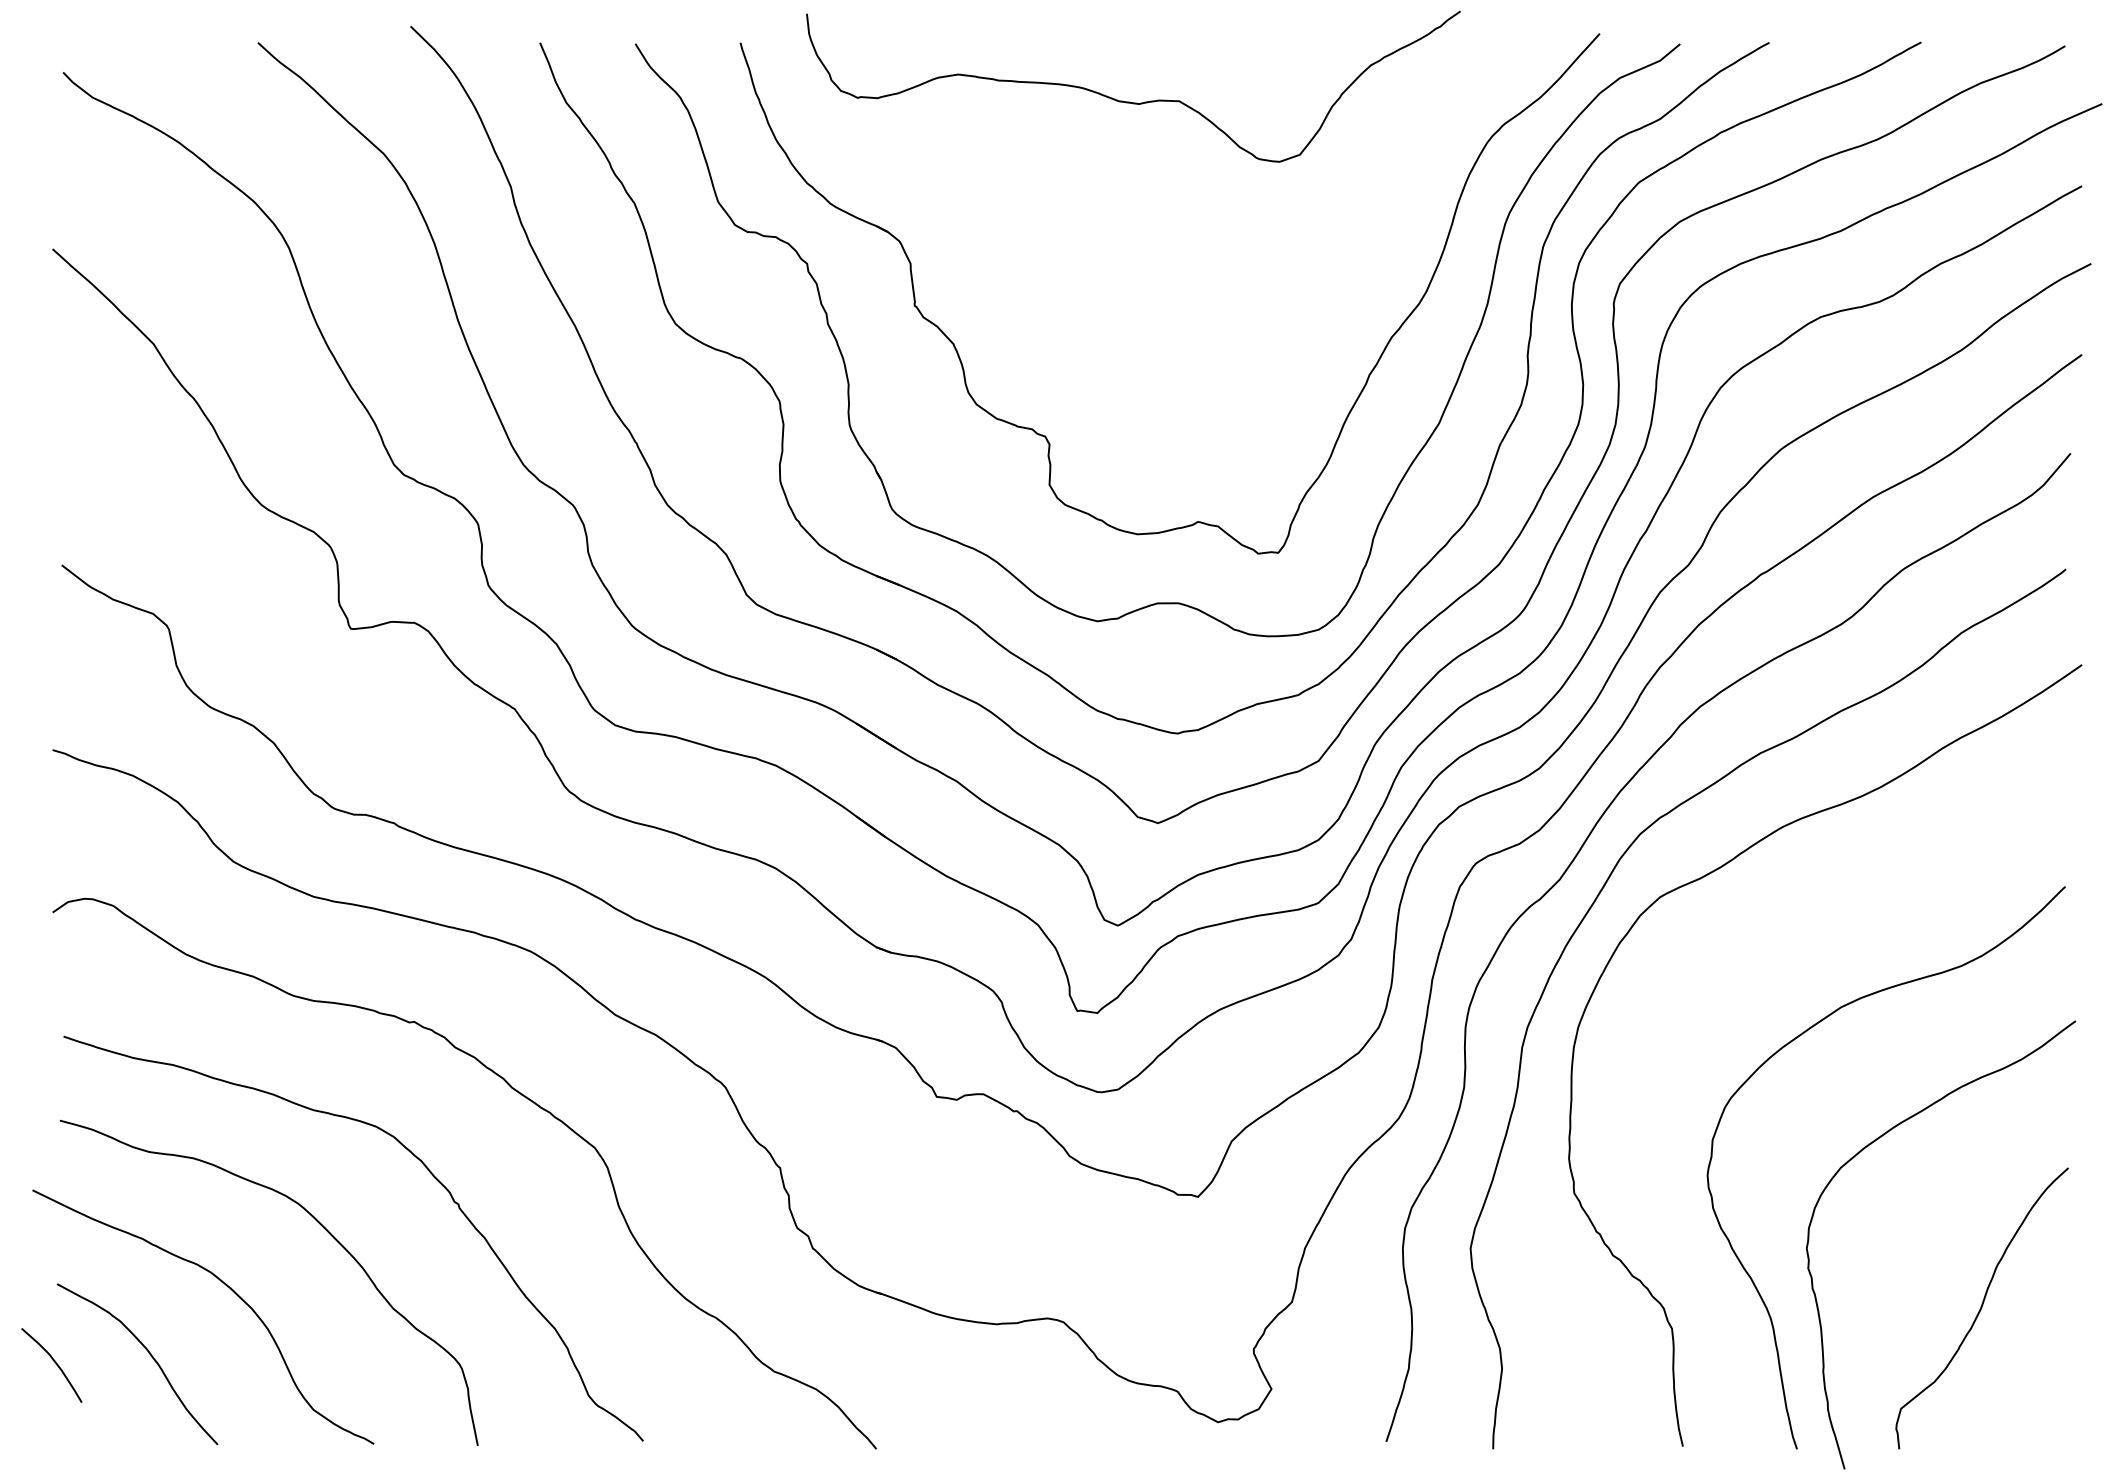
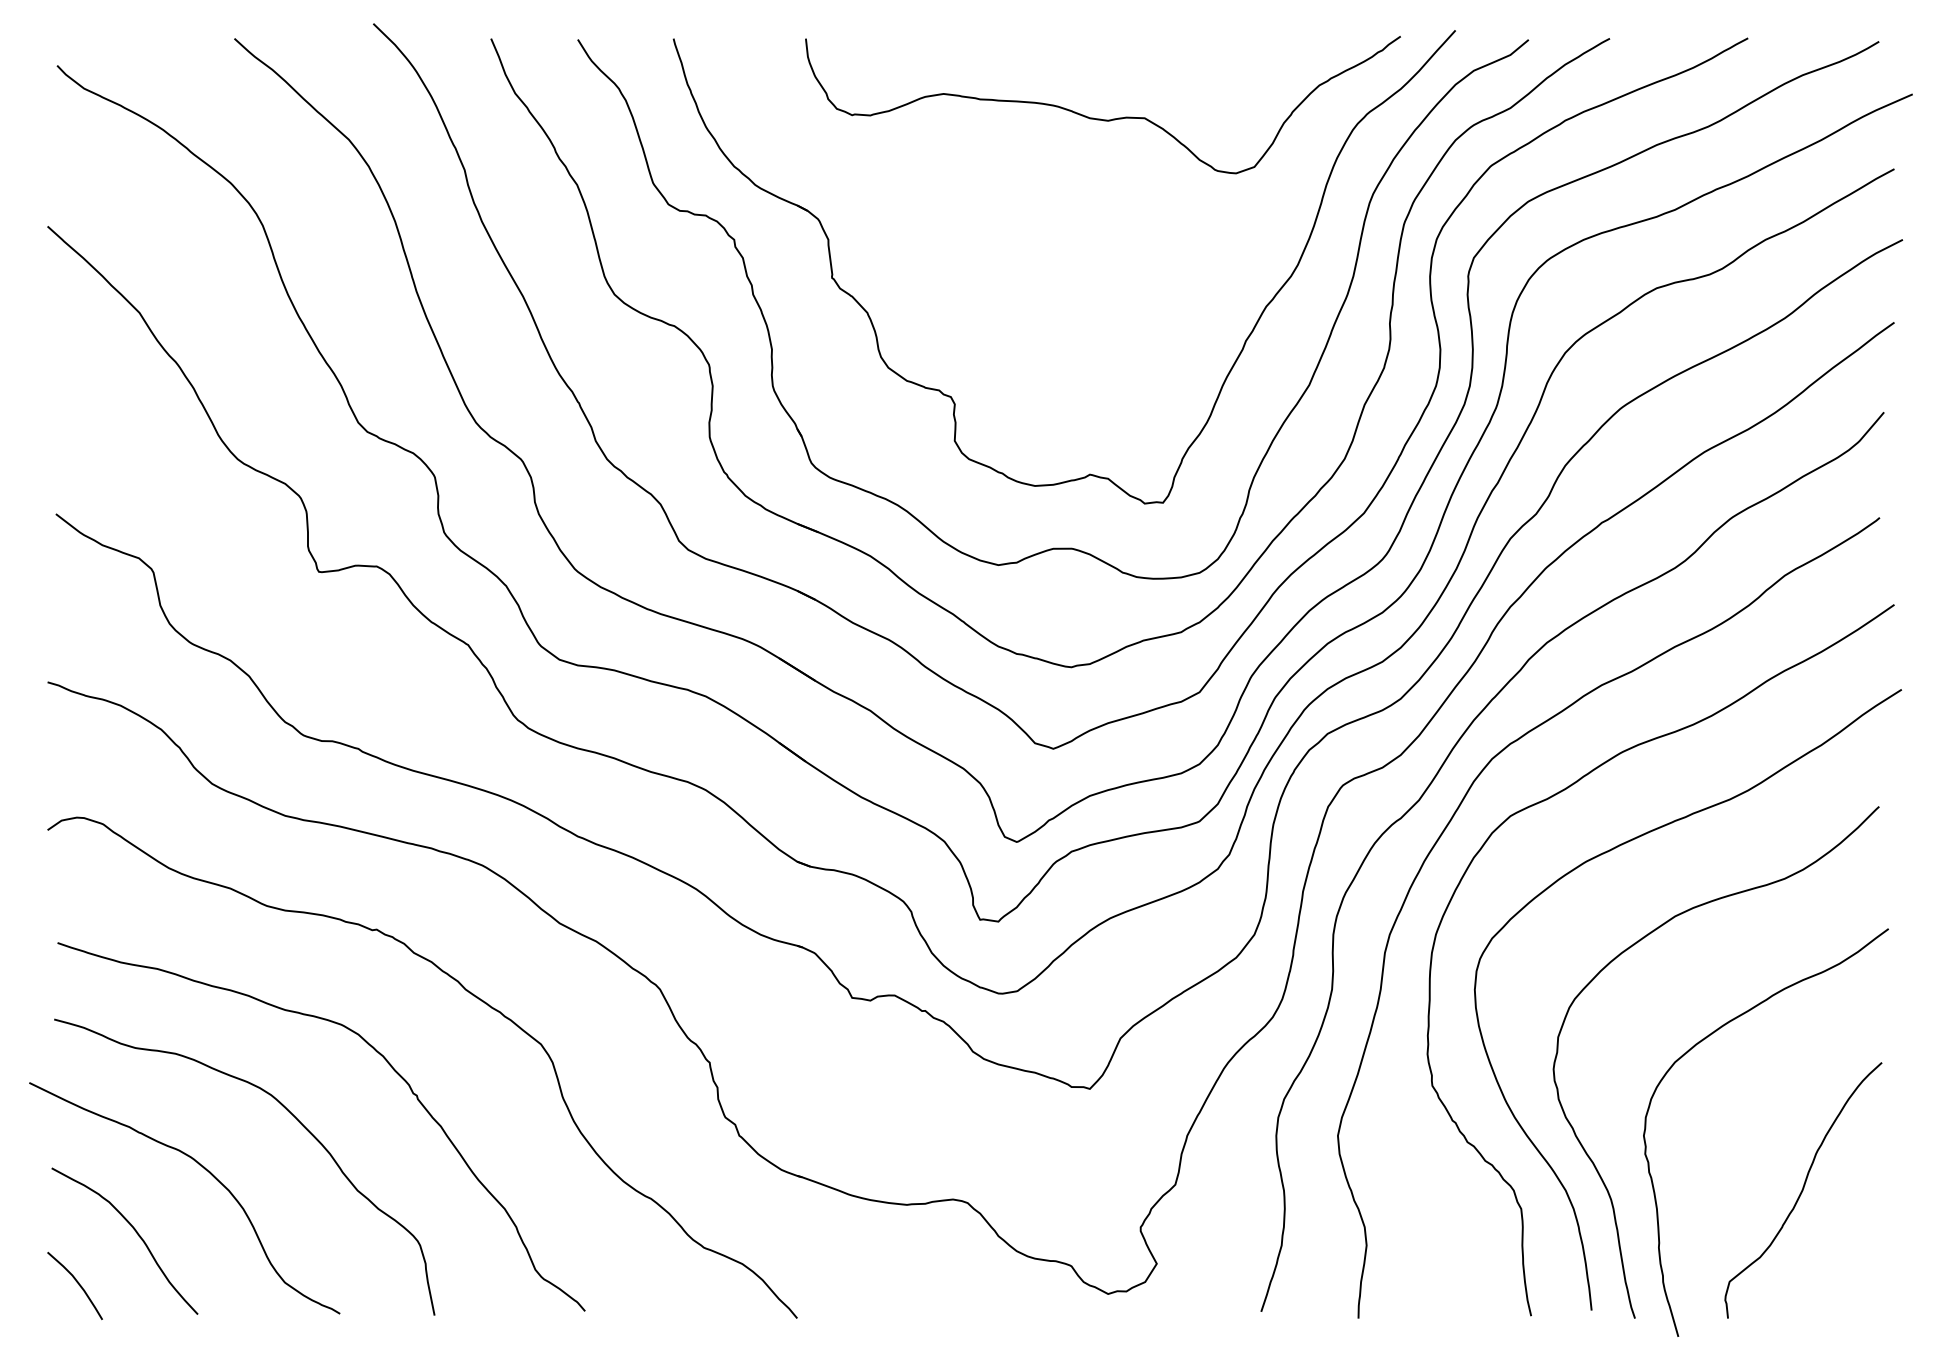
curve: (1129, 101) -> (1099, 118), moved
curve: (1772, 934) -> (1612, 850), added
curve: (55, 1364) -> (78, 1285), moved

